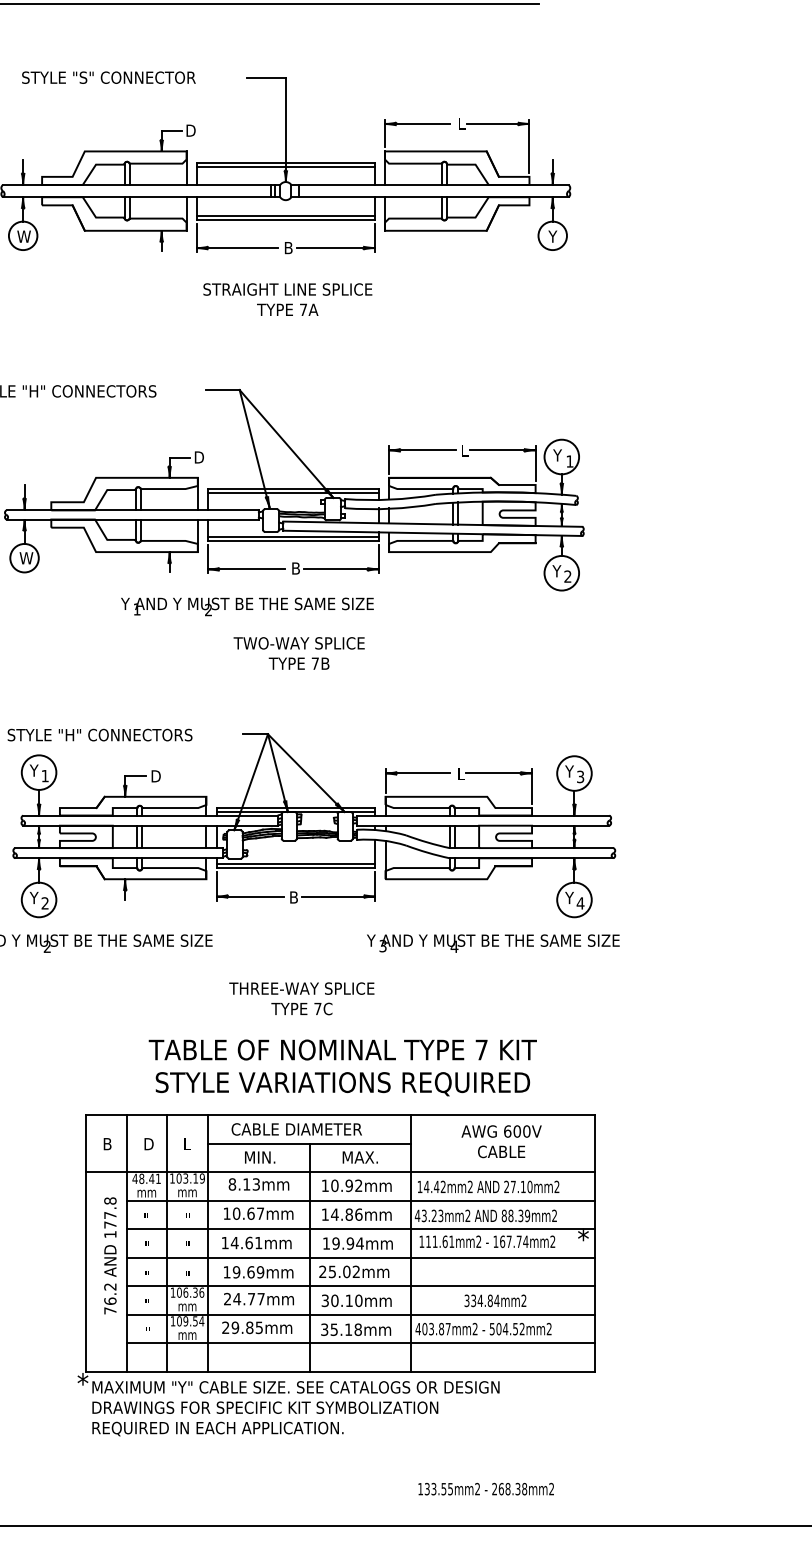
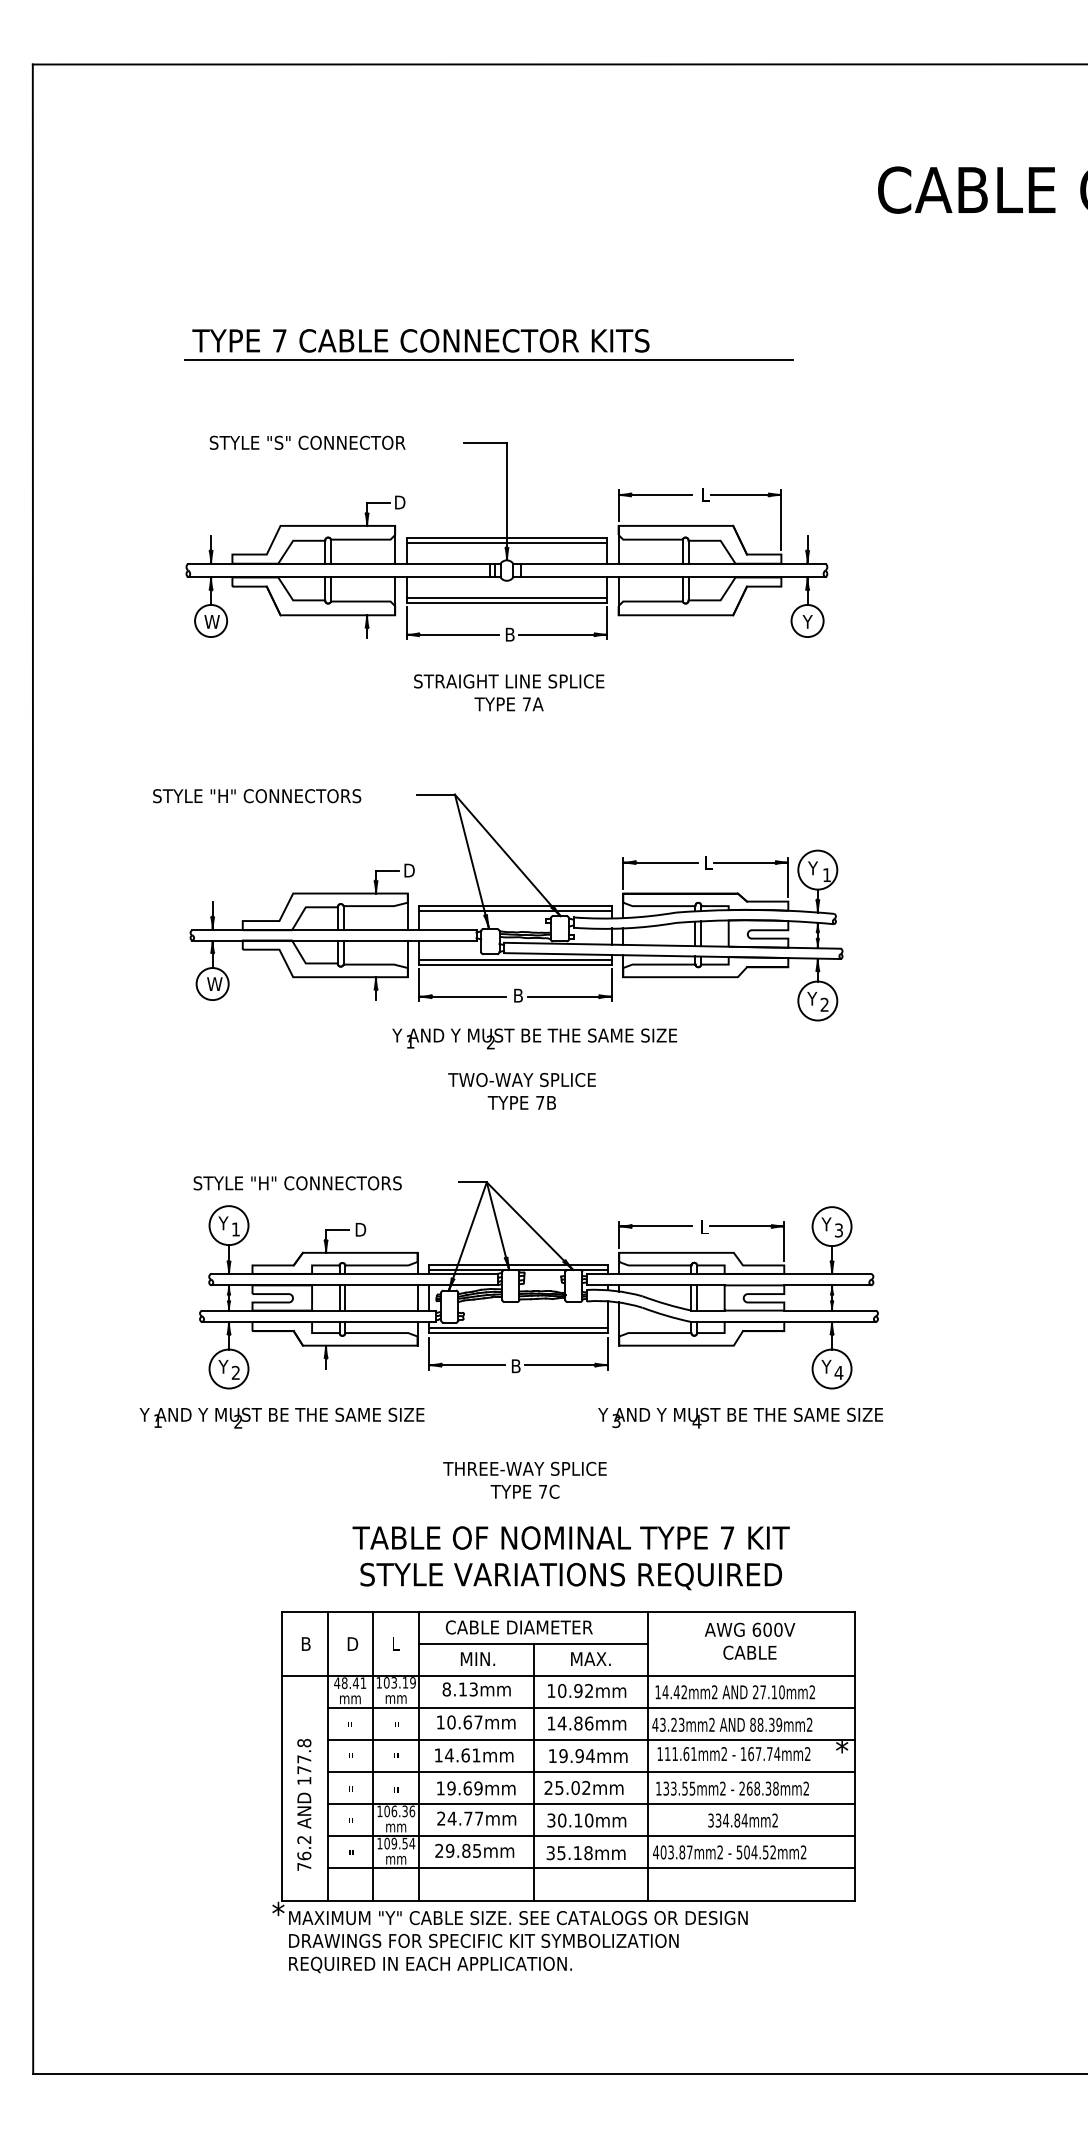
text: (247, 606) -> (534, 1038), moved
text: (110, 1255) -> (304, 1804), moved
text: (486, 1489) -> (732, 1788), moved

